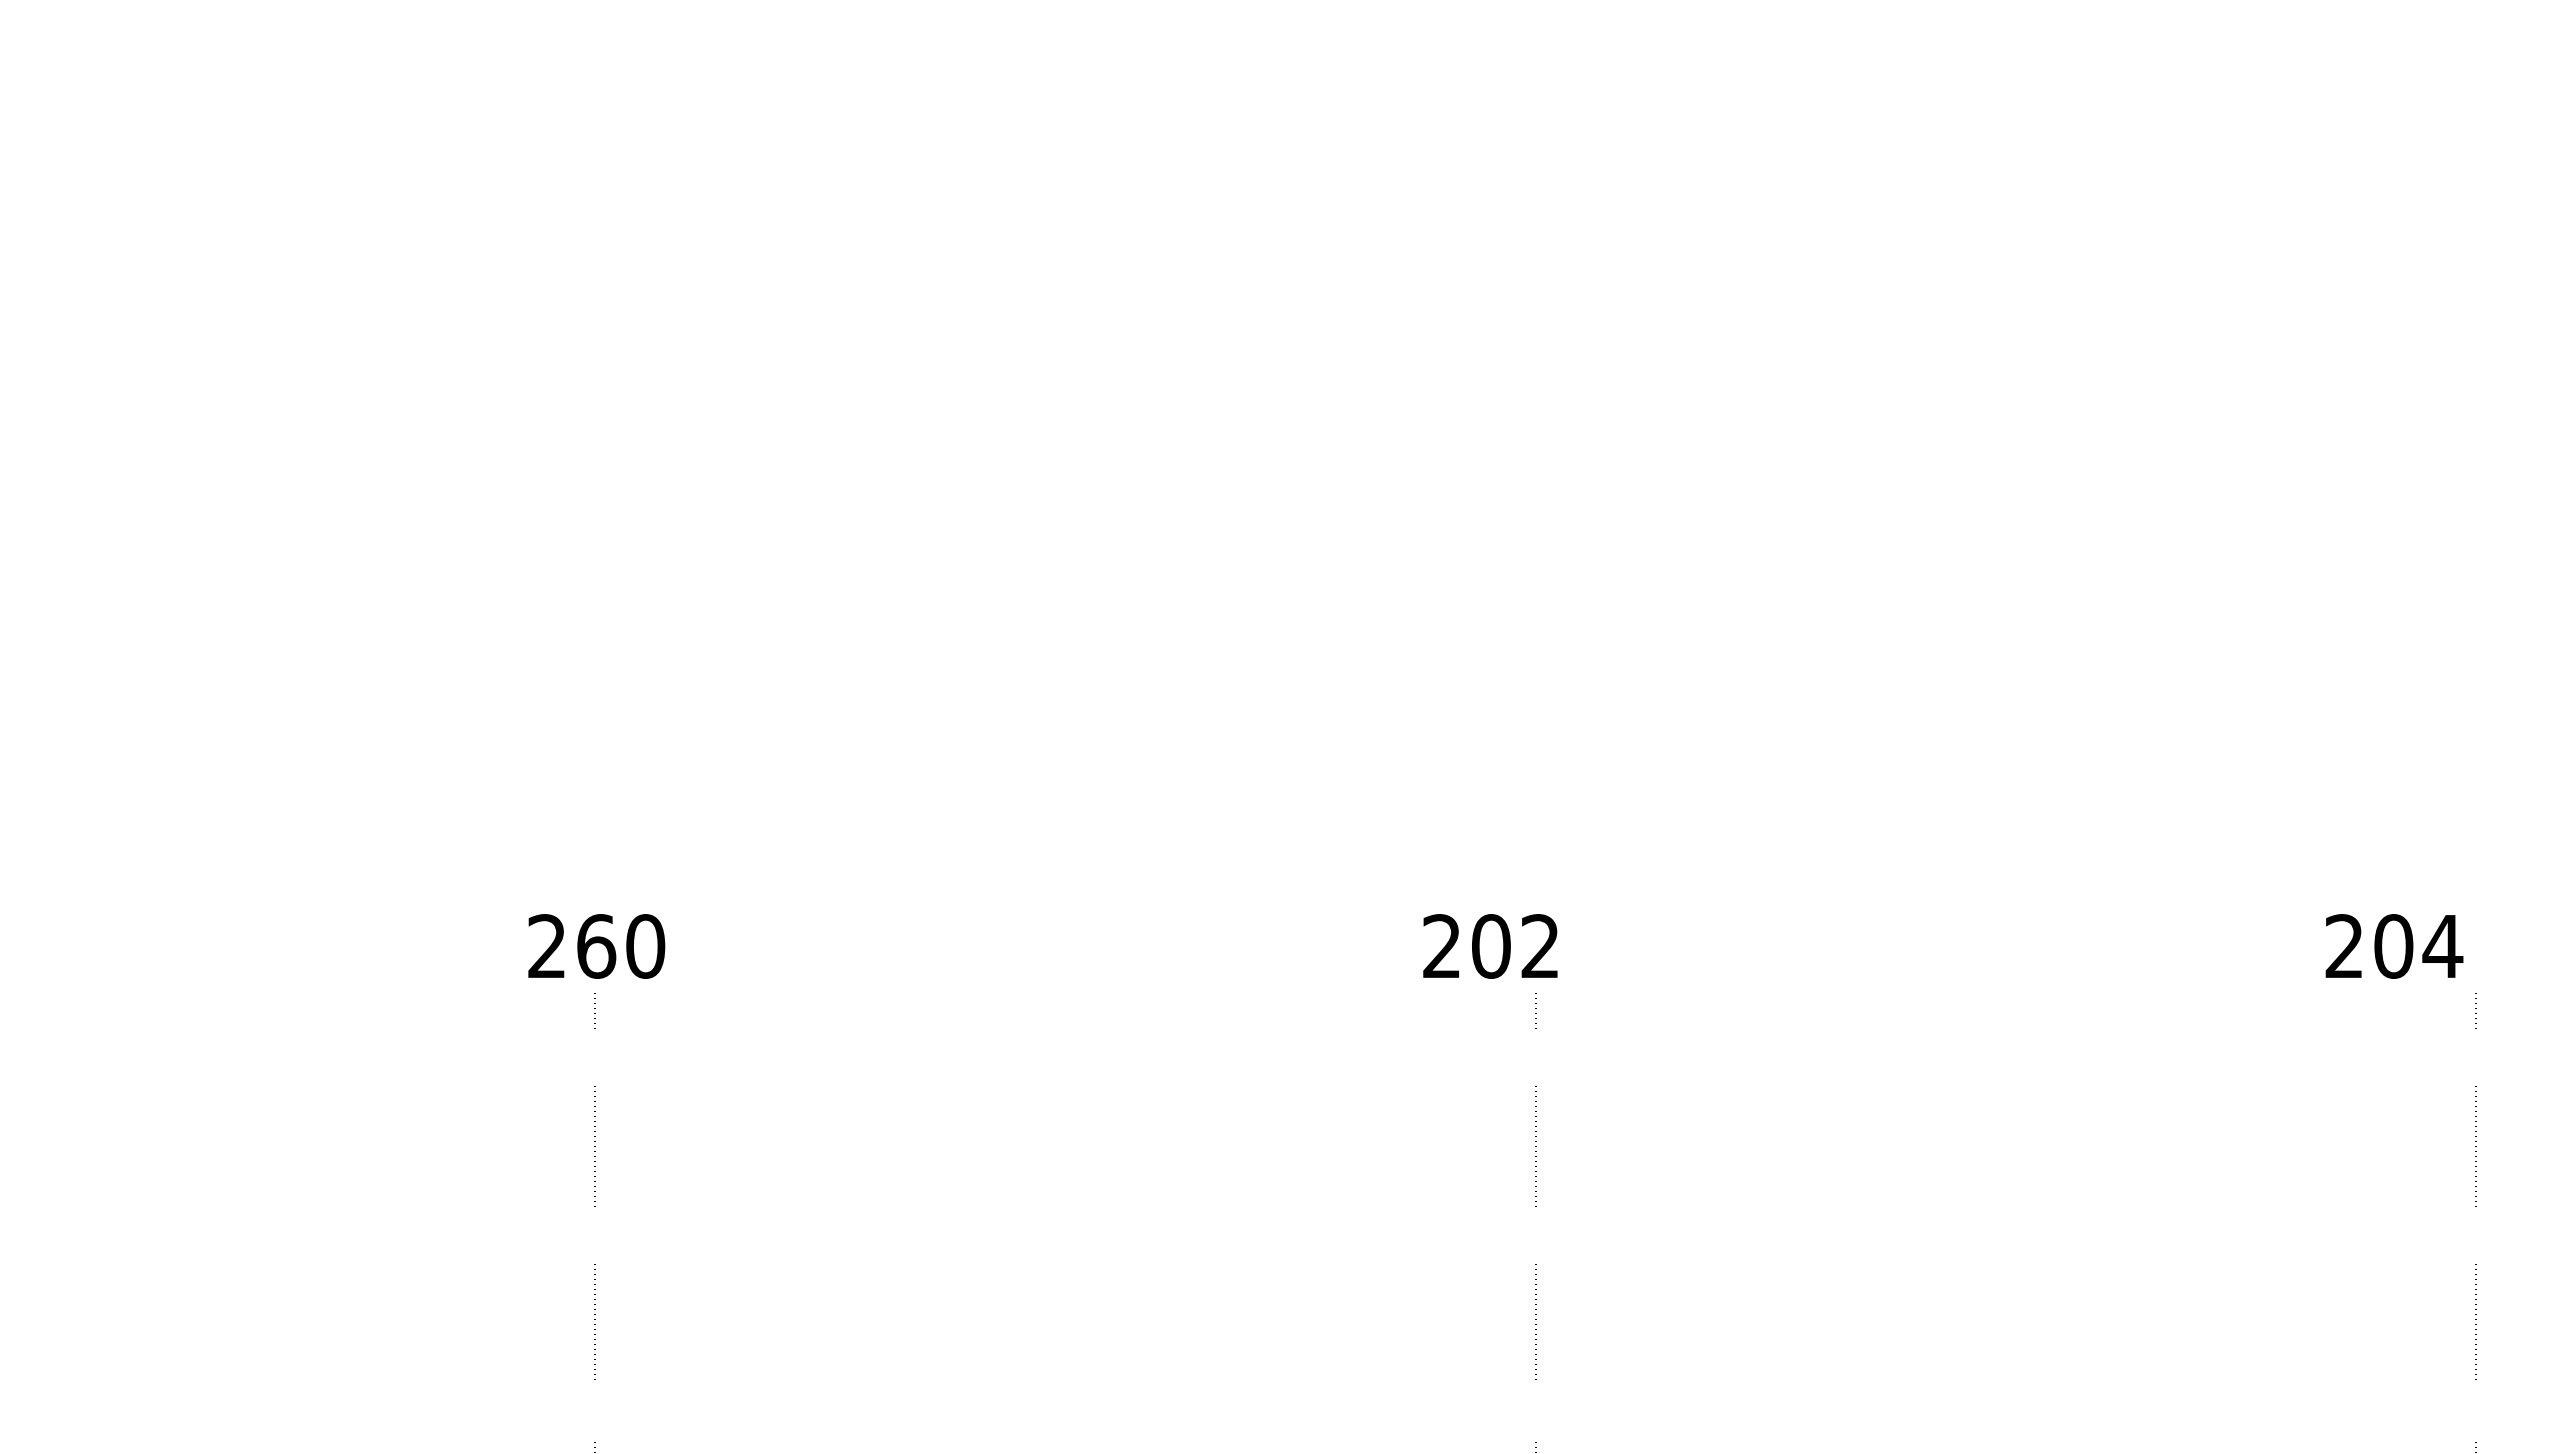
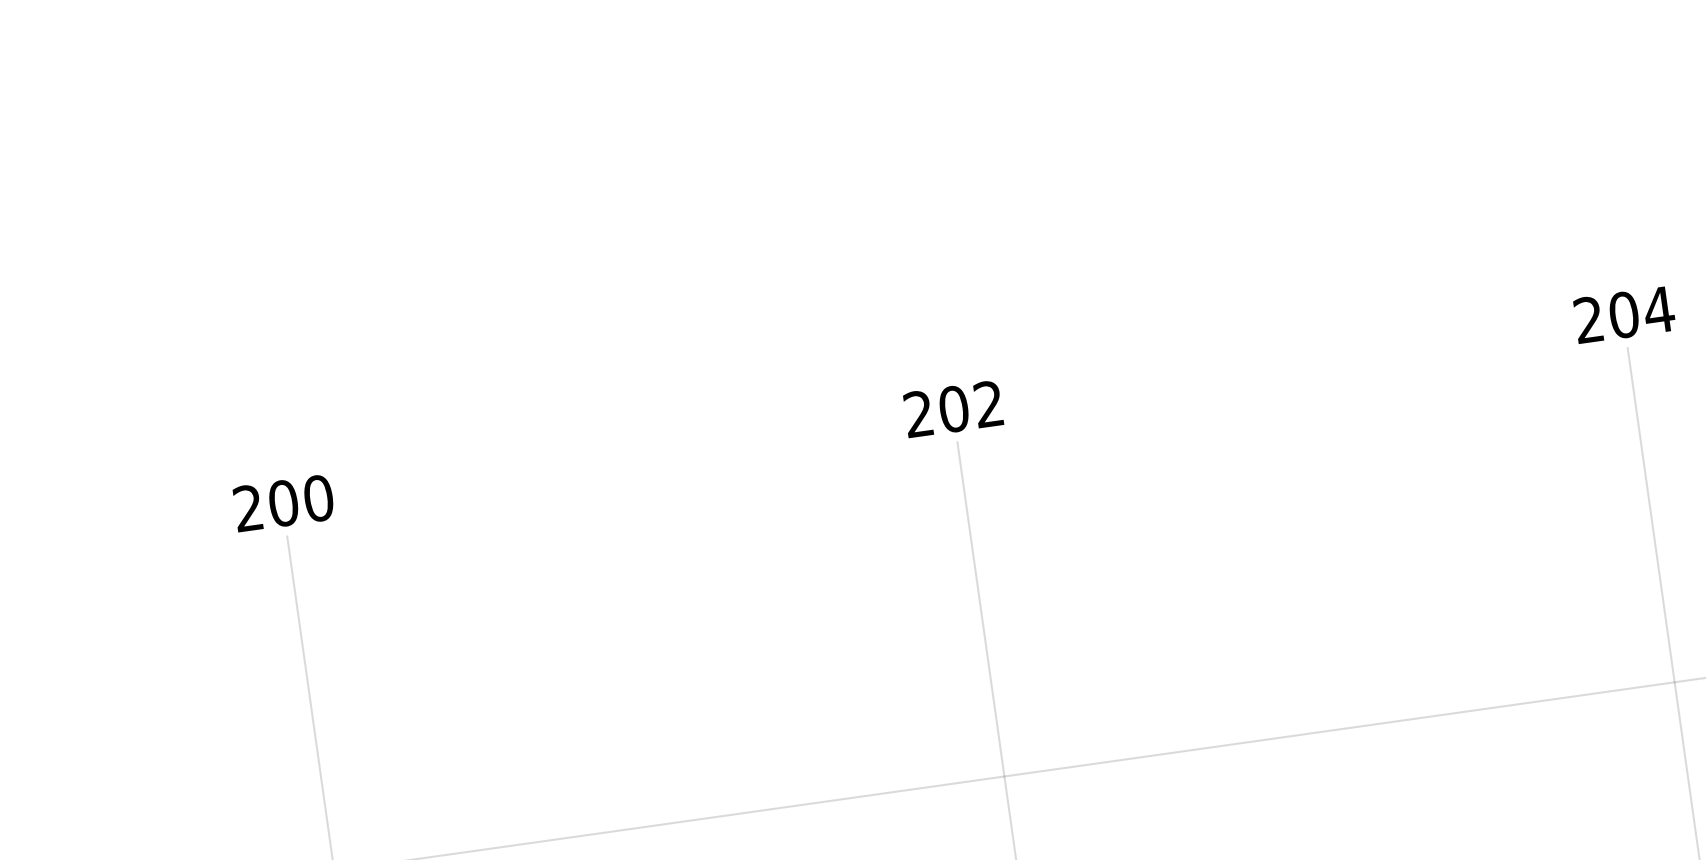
text: (596, 946) -> (283, 503), 260 -> 200
text: (1490, 946) -> (953, 409), moved
text: (2394, 946) -> (1624, 314), moved

